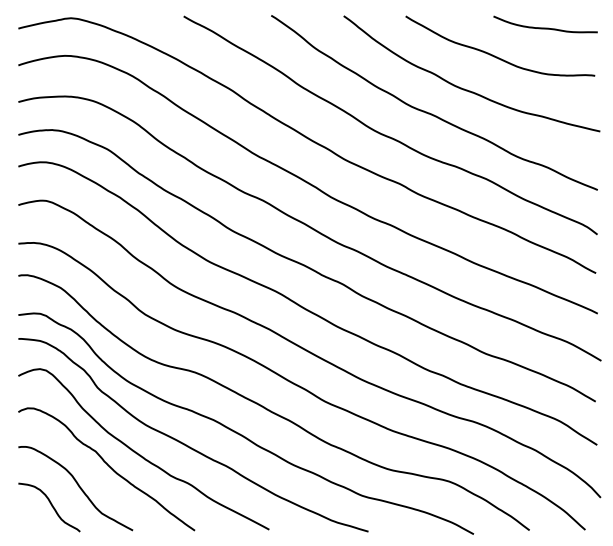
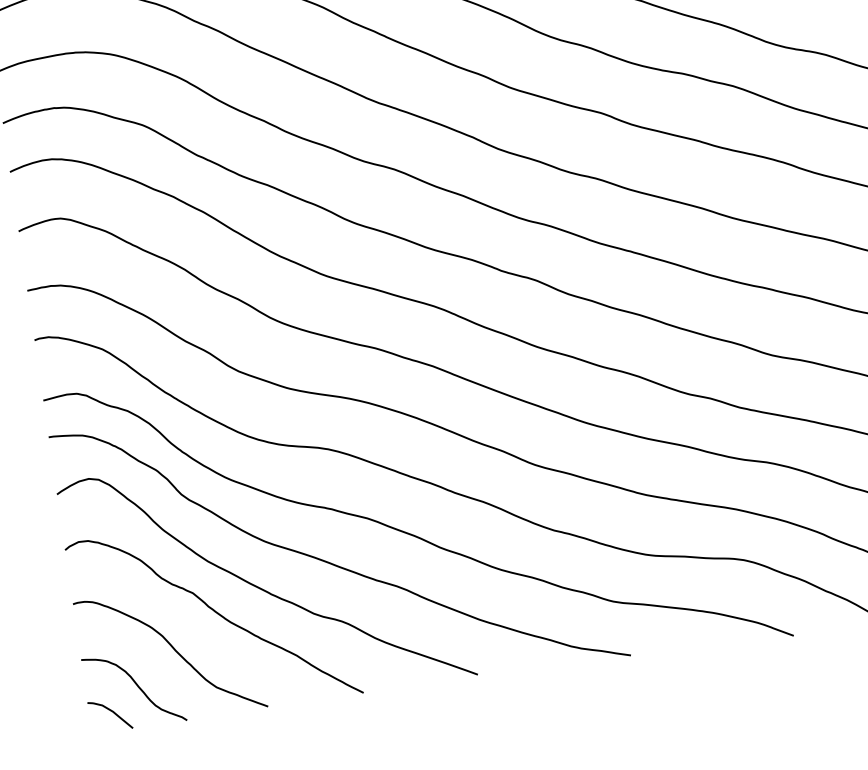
curve: (32, 519) -> (110, 712), added

